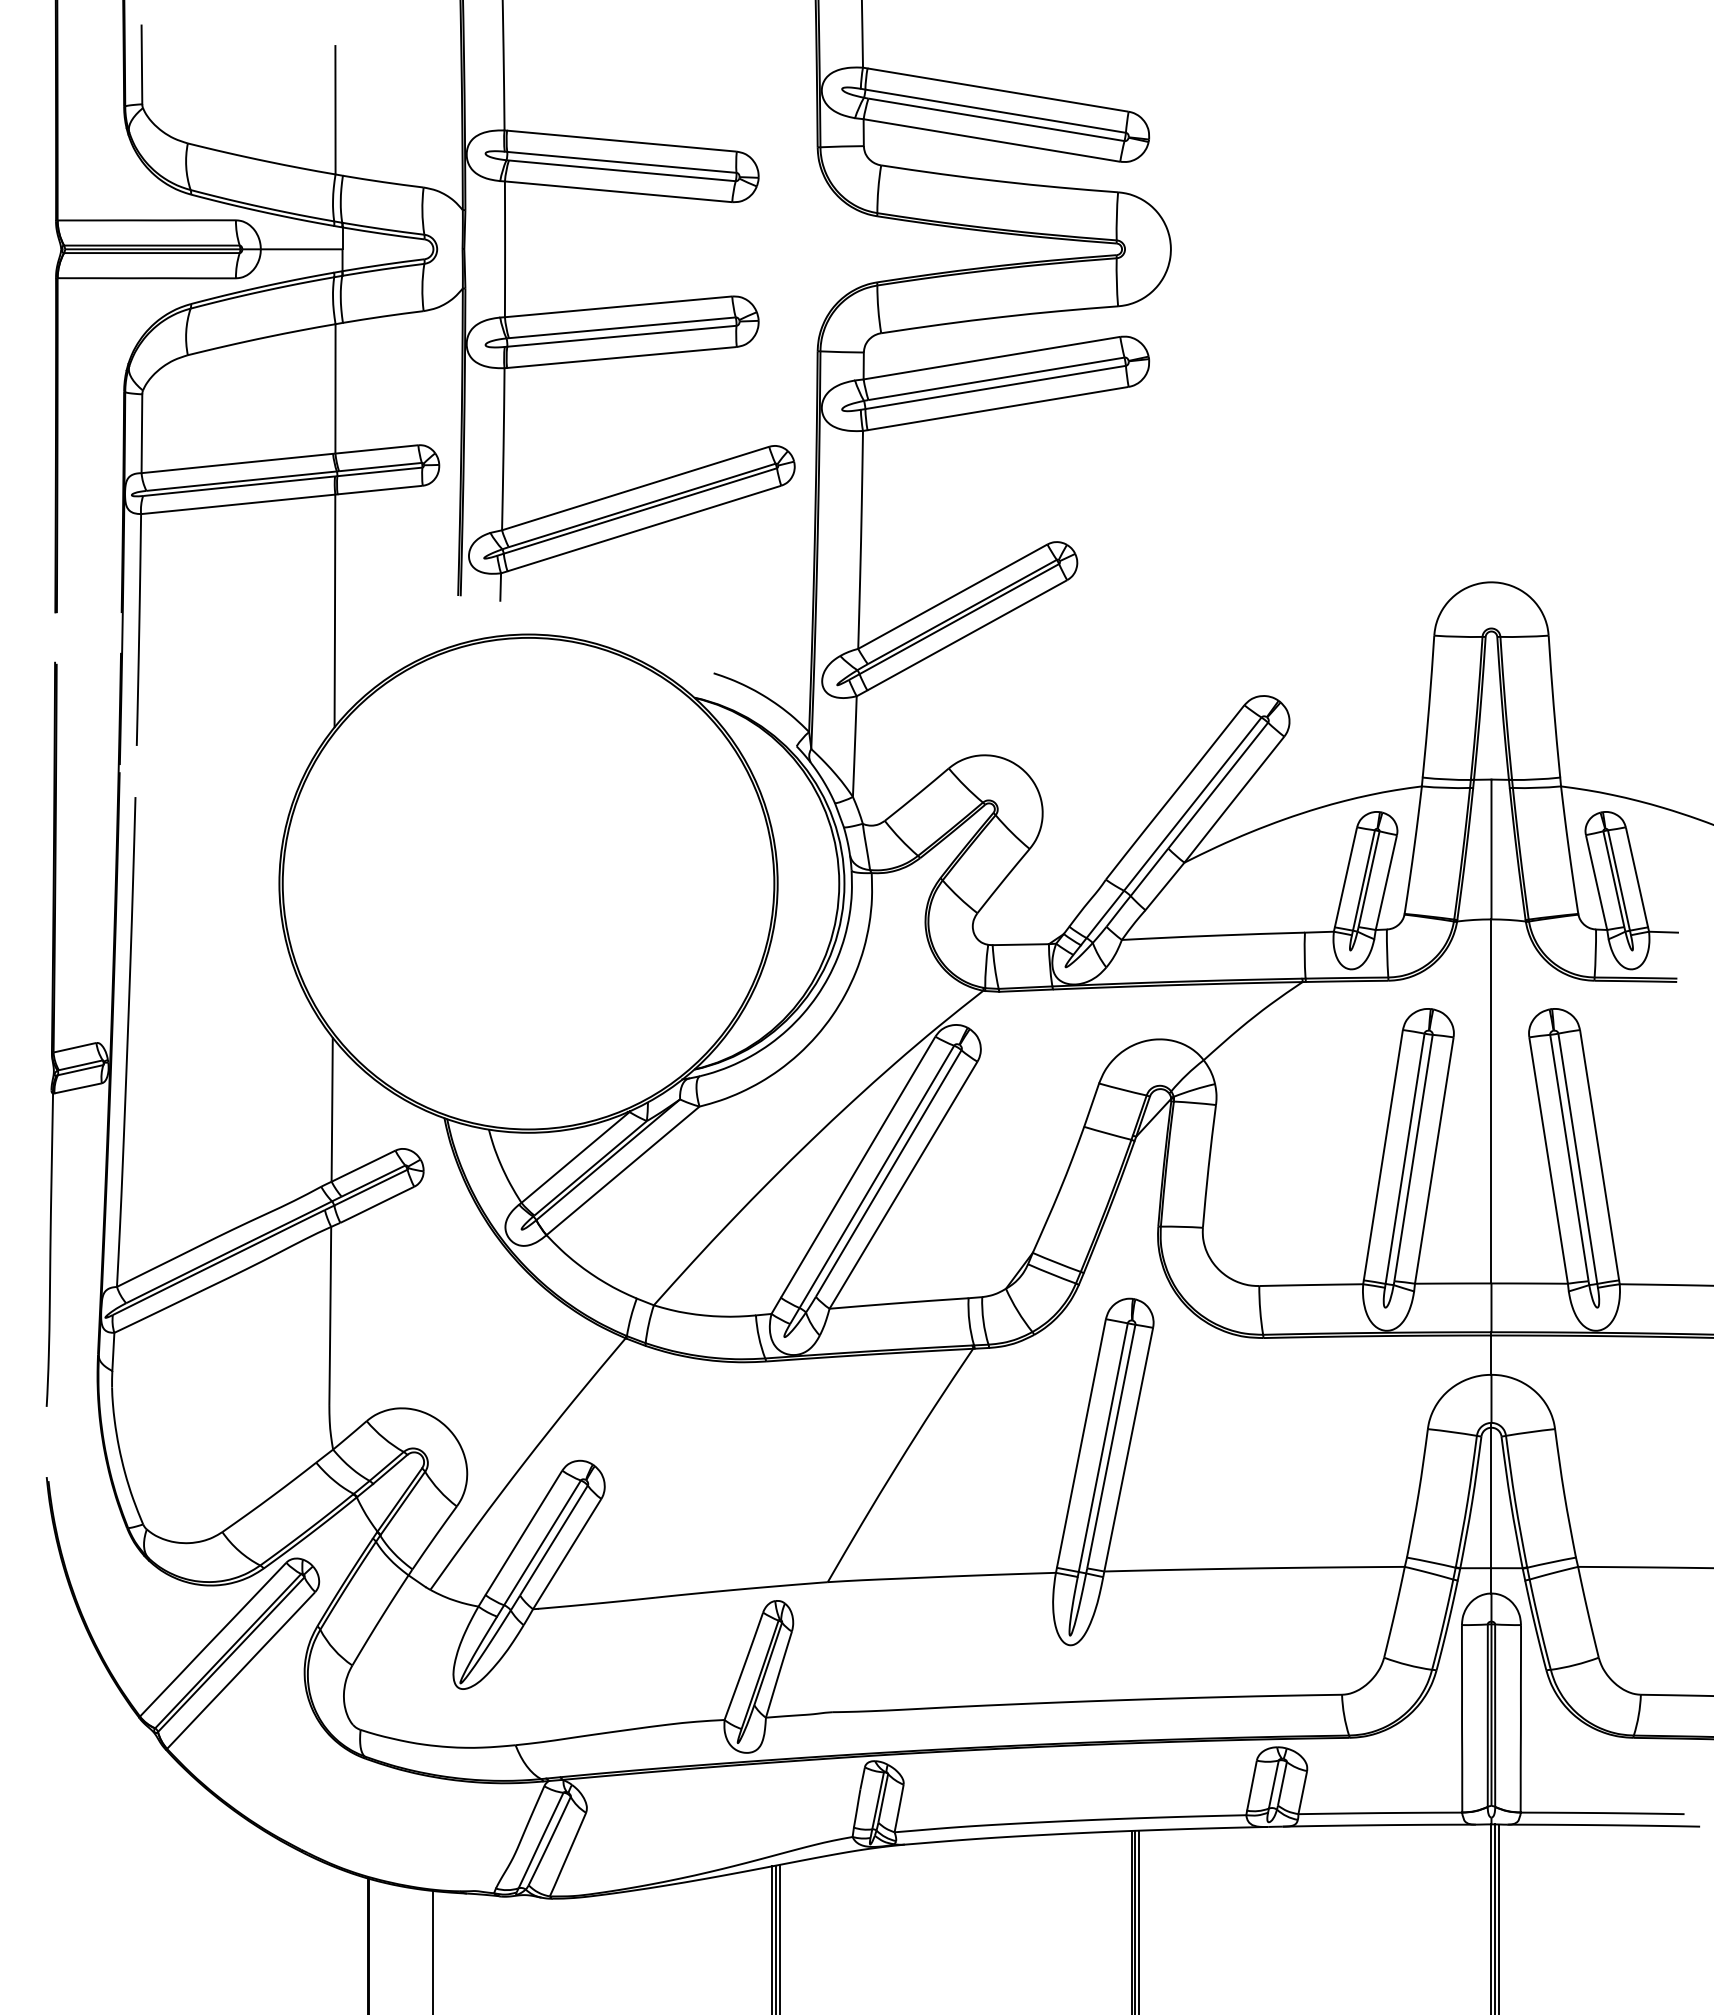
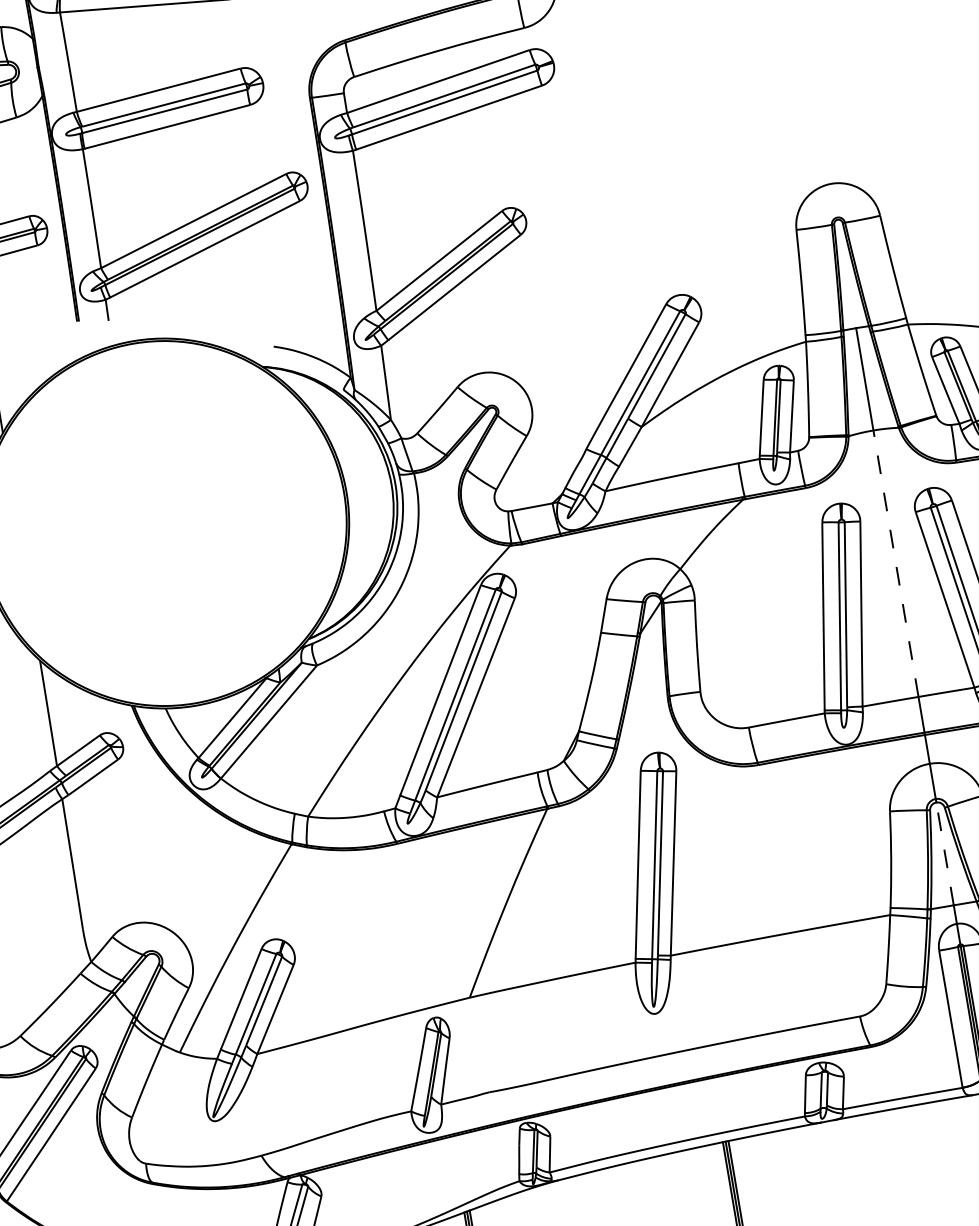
line: (1491, 1100) -> (895, 563), solid -> dashed
line: (1491, 1497) -> (945, 853), solid -> dashed

